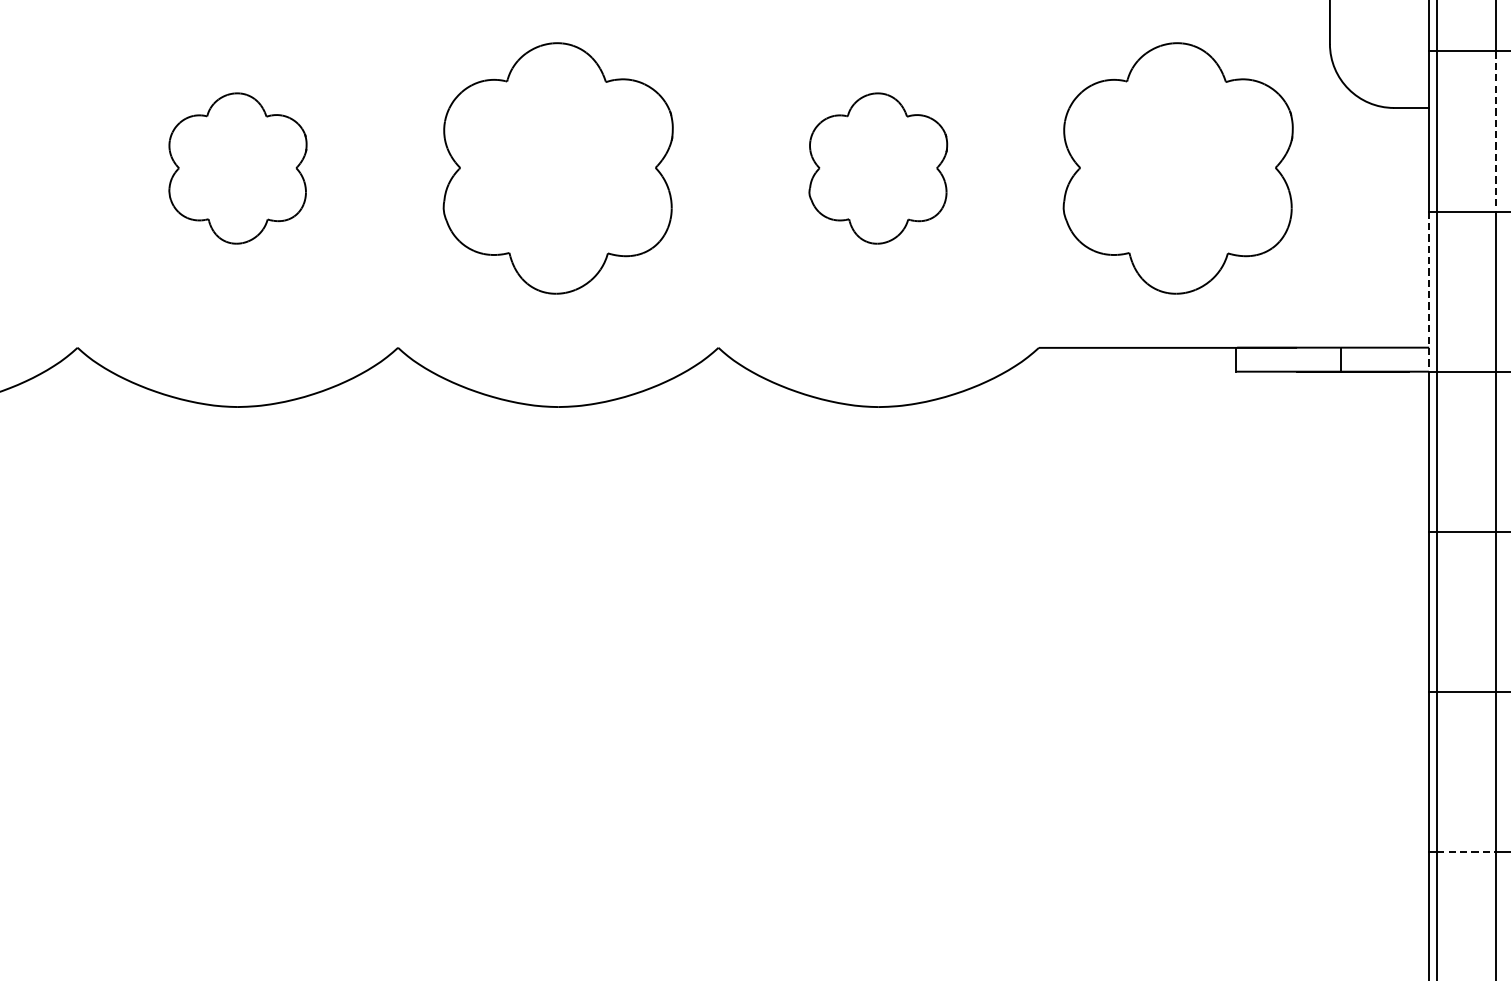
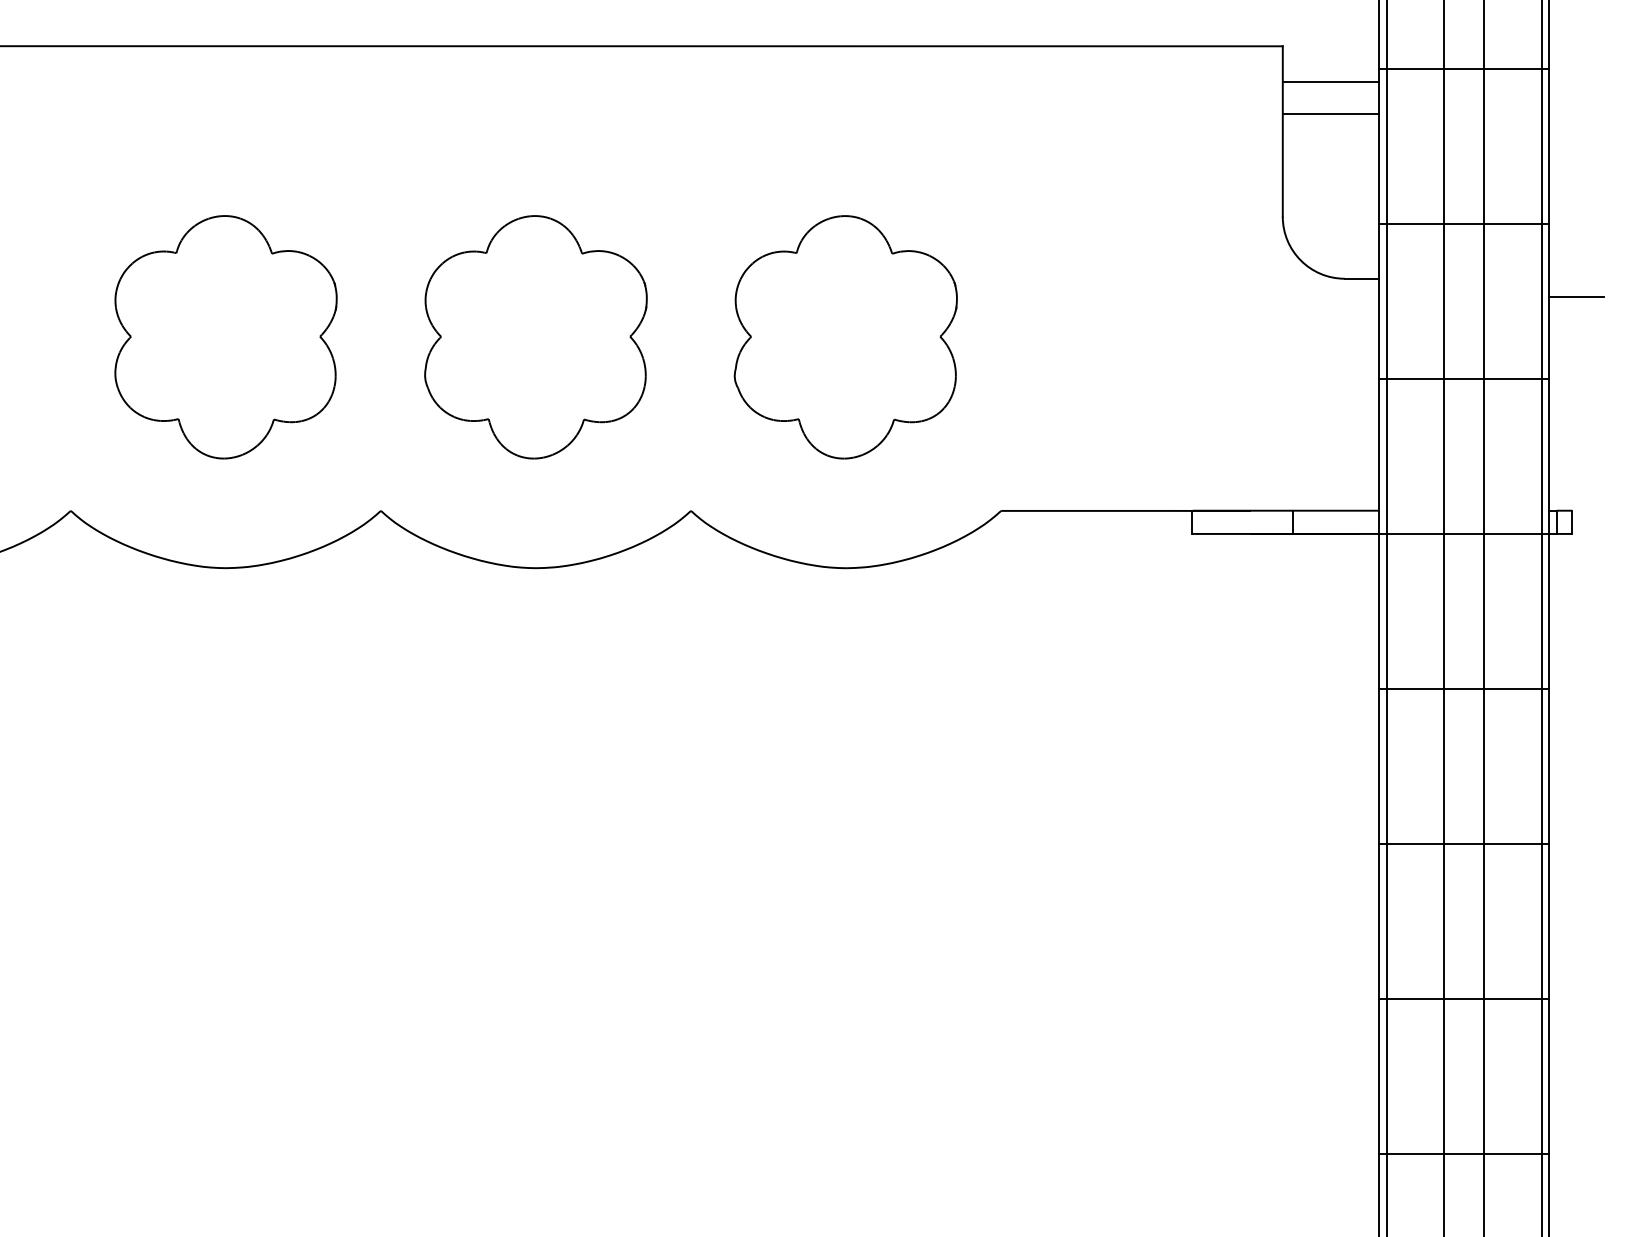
line: (1496, 132) -> (1443, 302), dashed -> solid
part: (237, 168) -> (225, 337), size x1.67
part: (878, 168) -> (845, 337), size x1.67
part: (1177, 168) -> (1135, 337), removed
line: (1428, 291) -> (1378, 456), dashed -> solid
line: (1467, 851) -> (1415, 998), dashed -> solid

